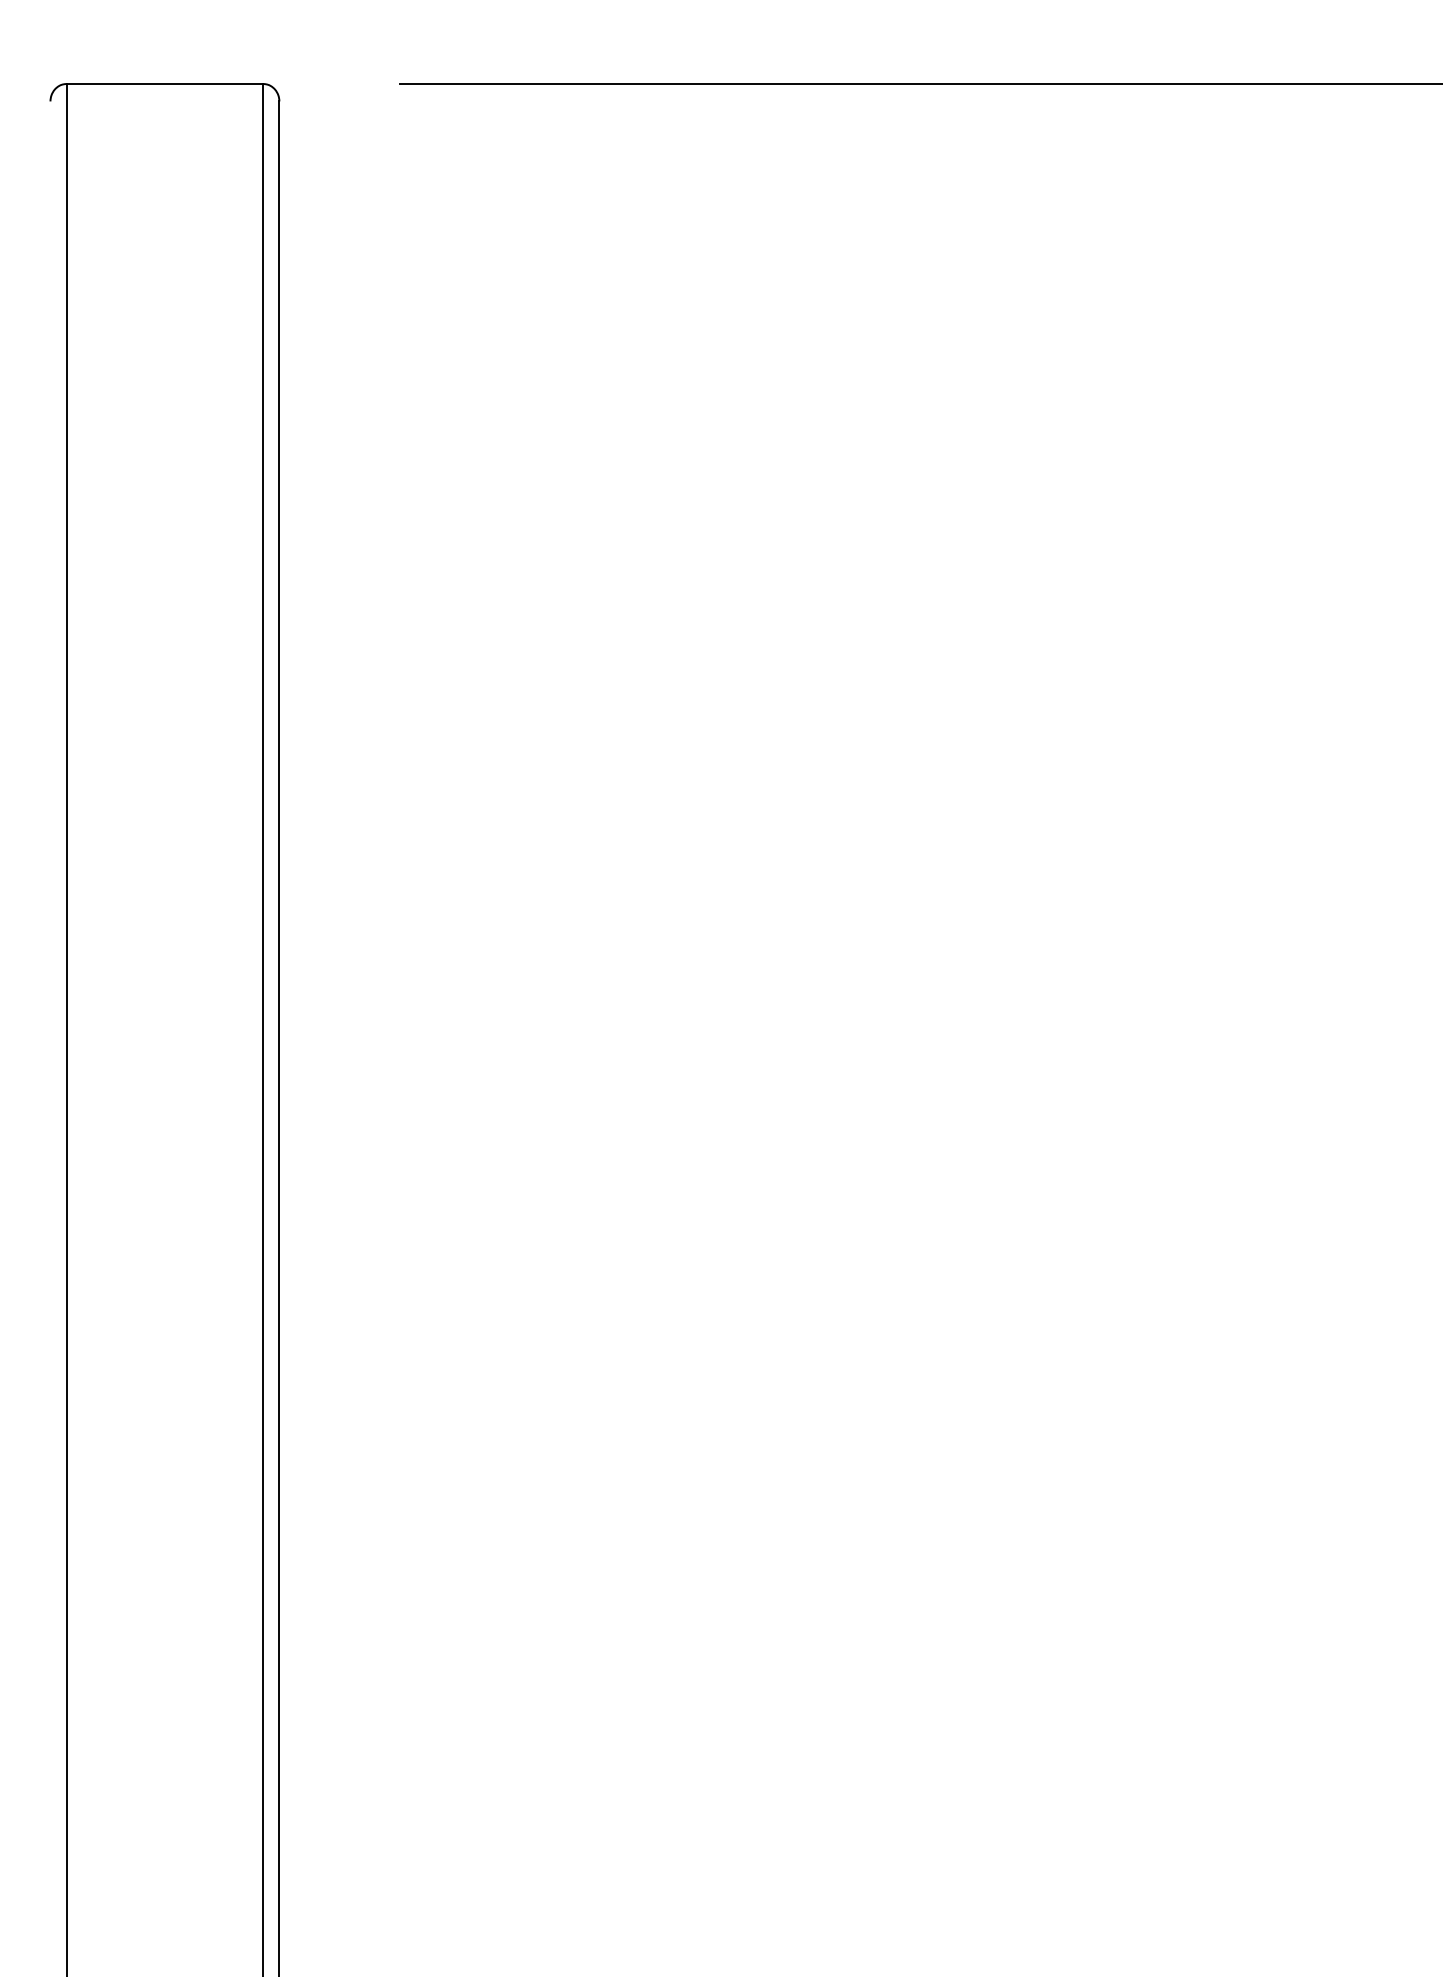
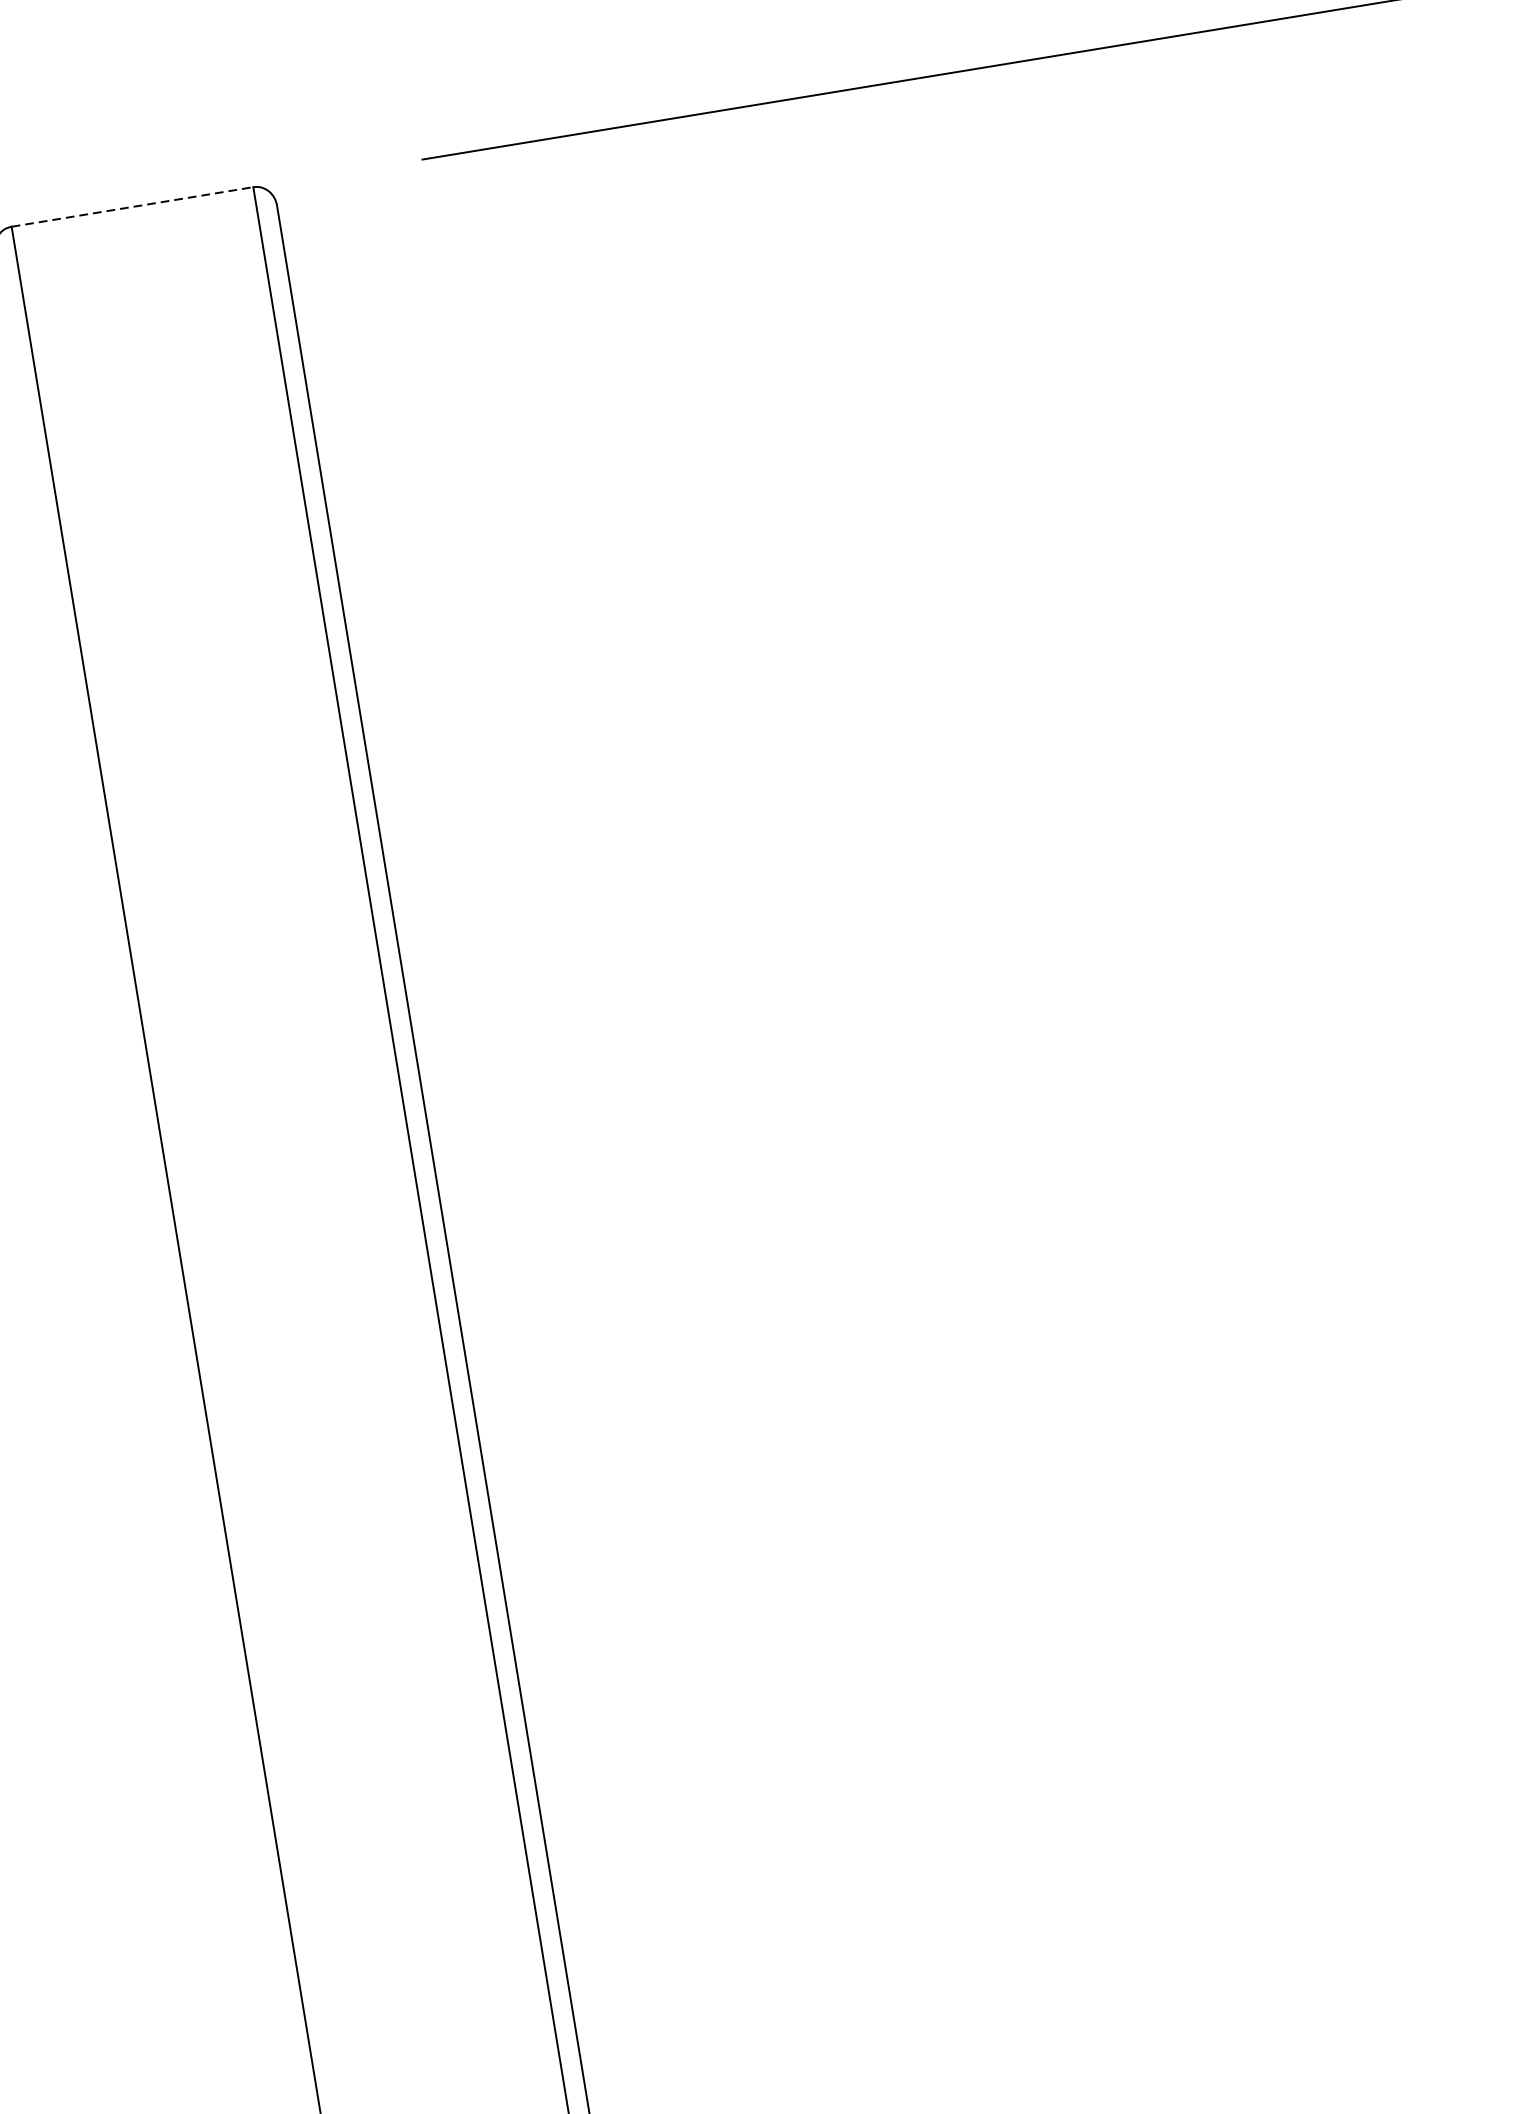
line: (165, 83) -> (133, 206), solid -> dashed

